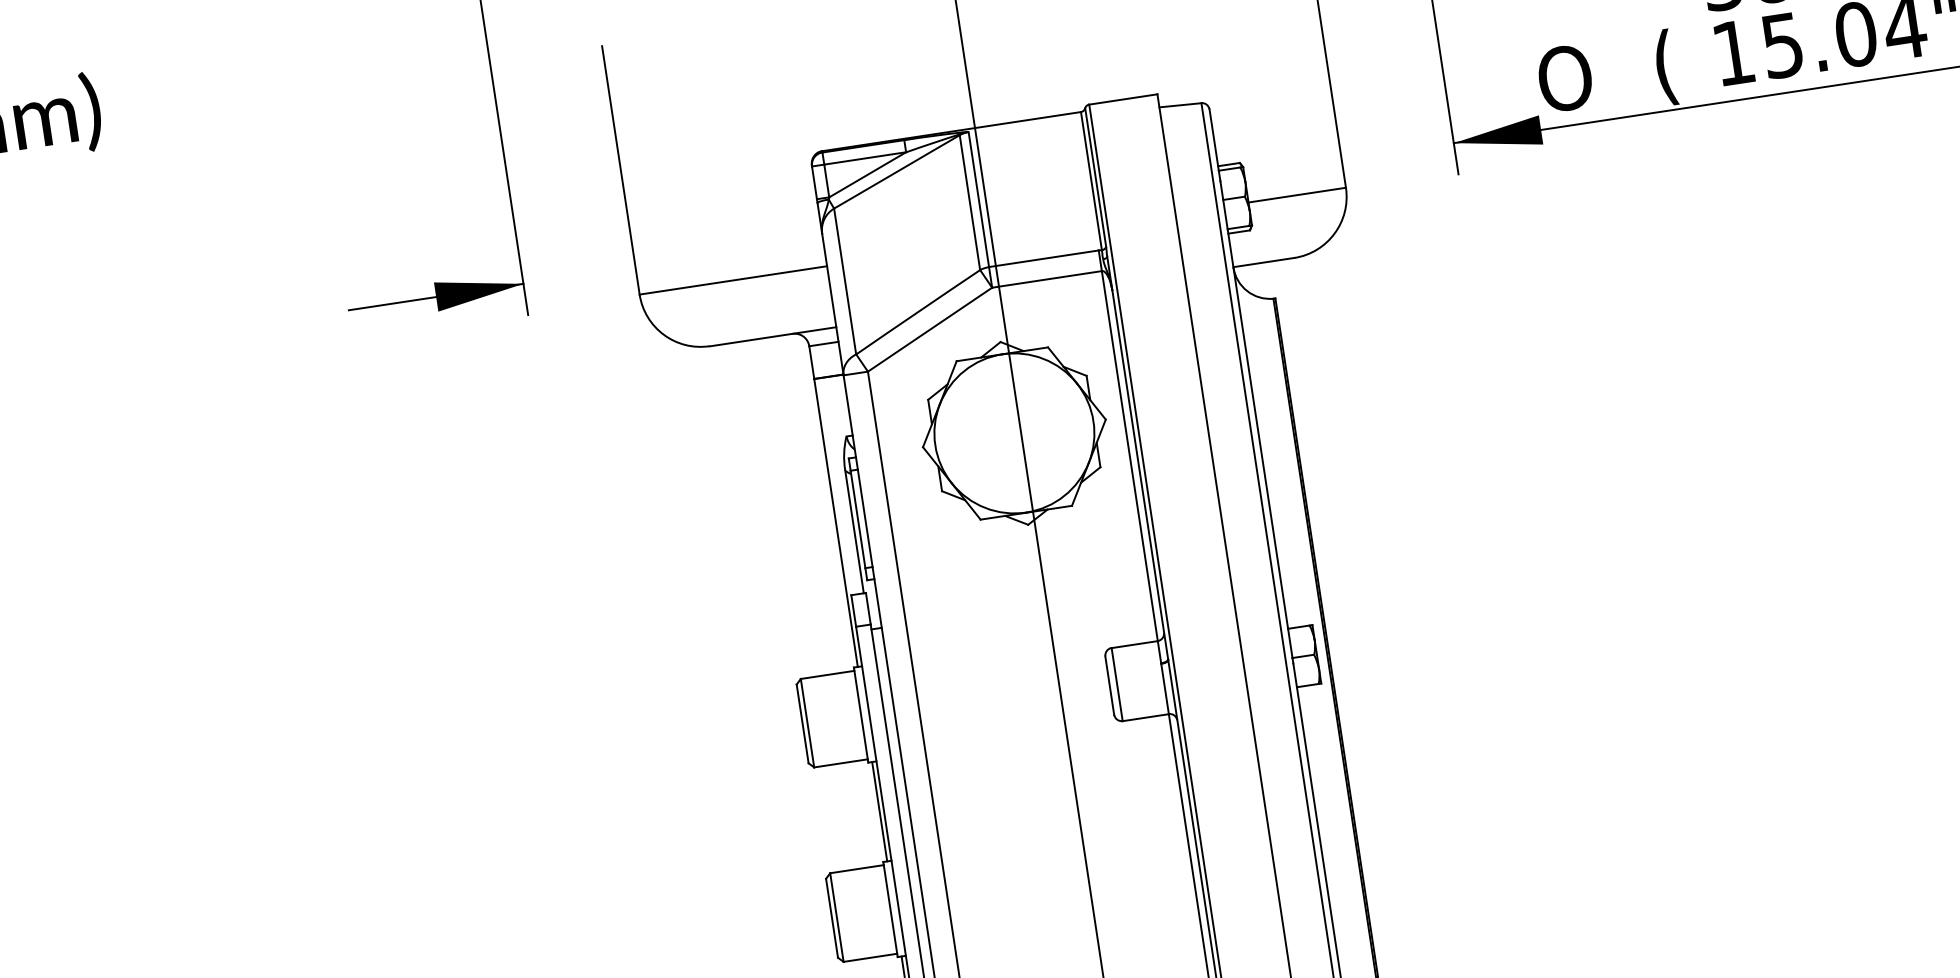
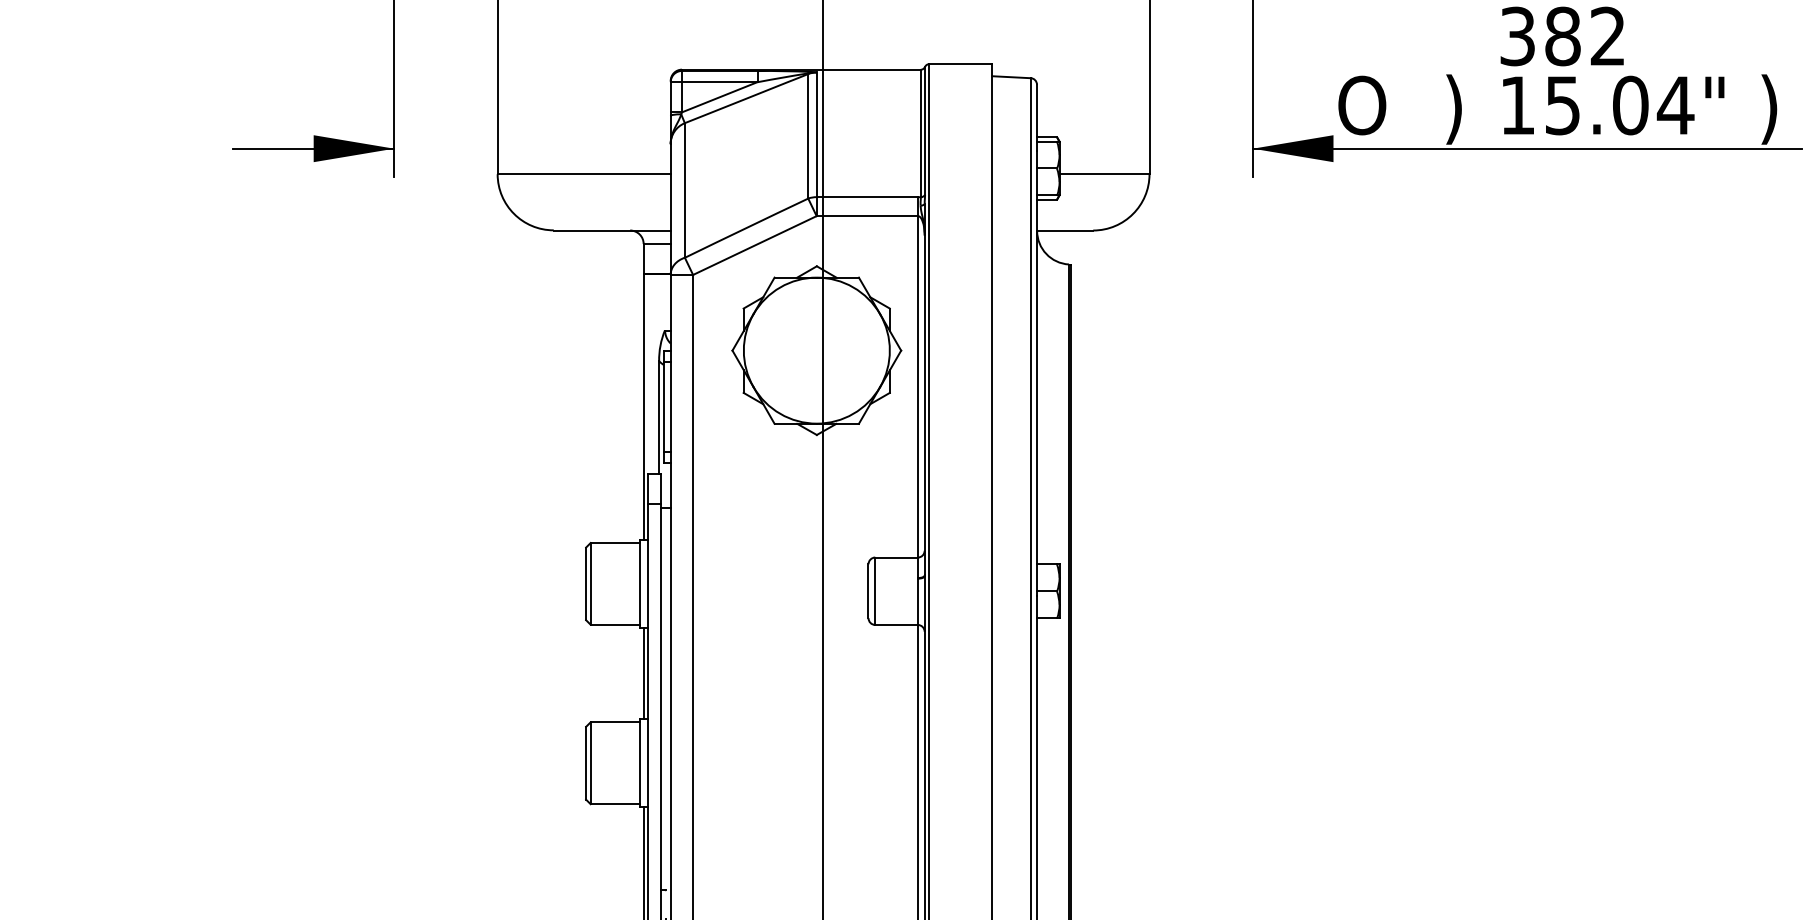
text: (1665, 67) -> (1454, 109), ( -> )

